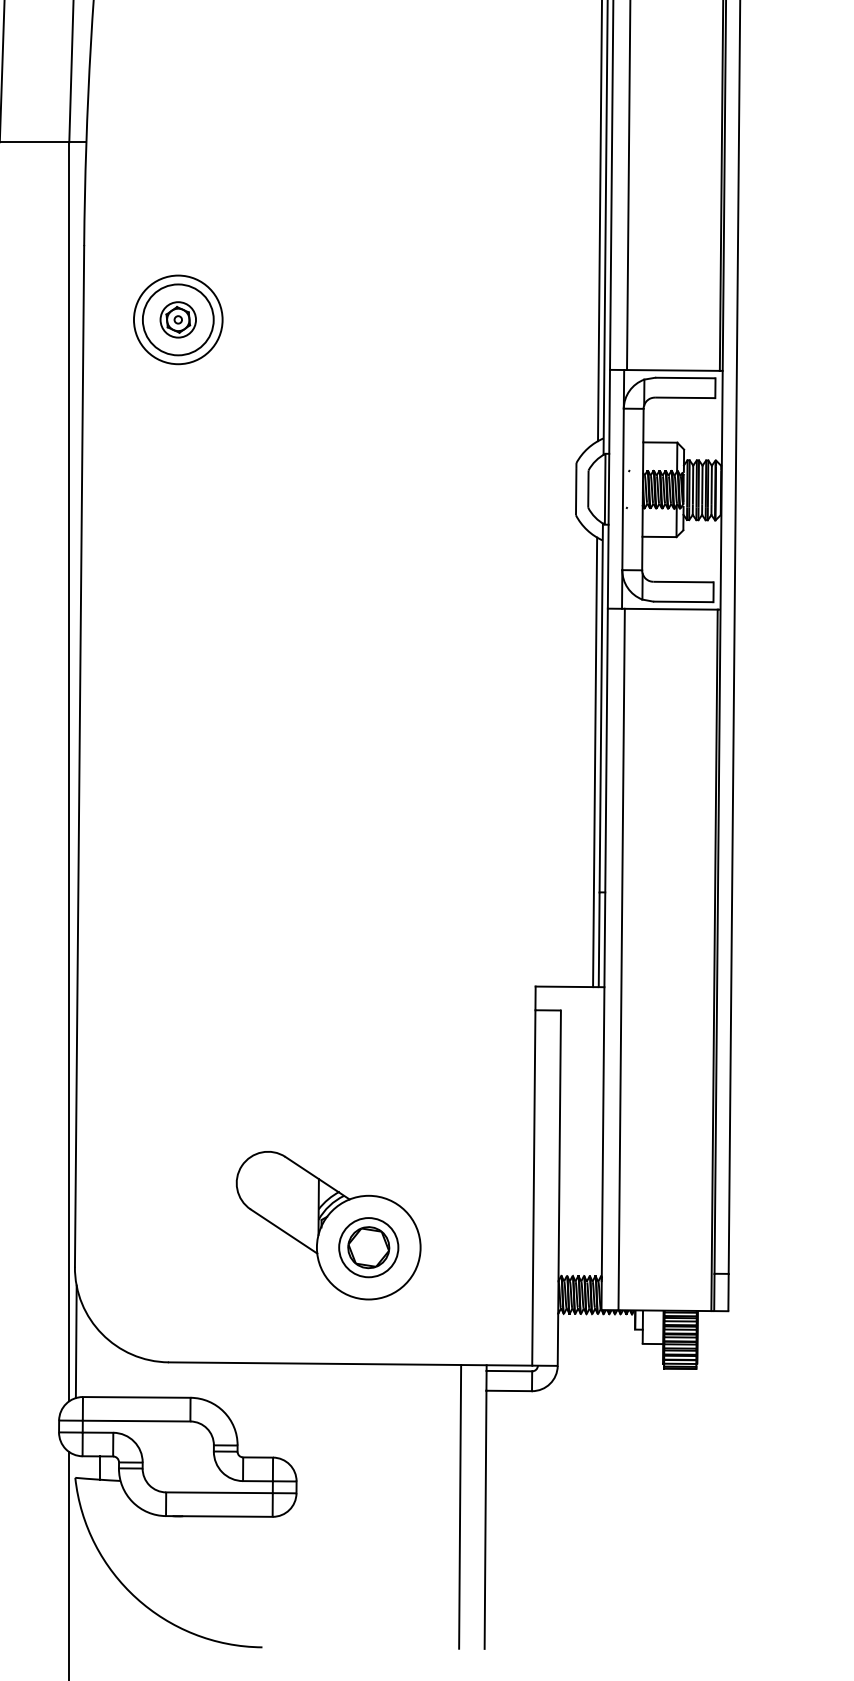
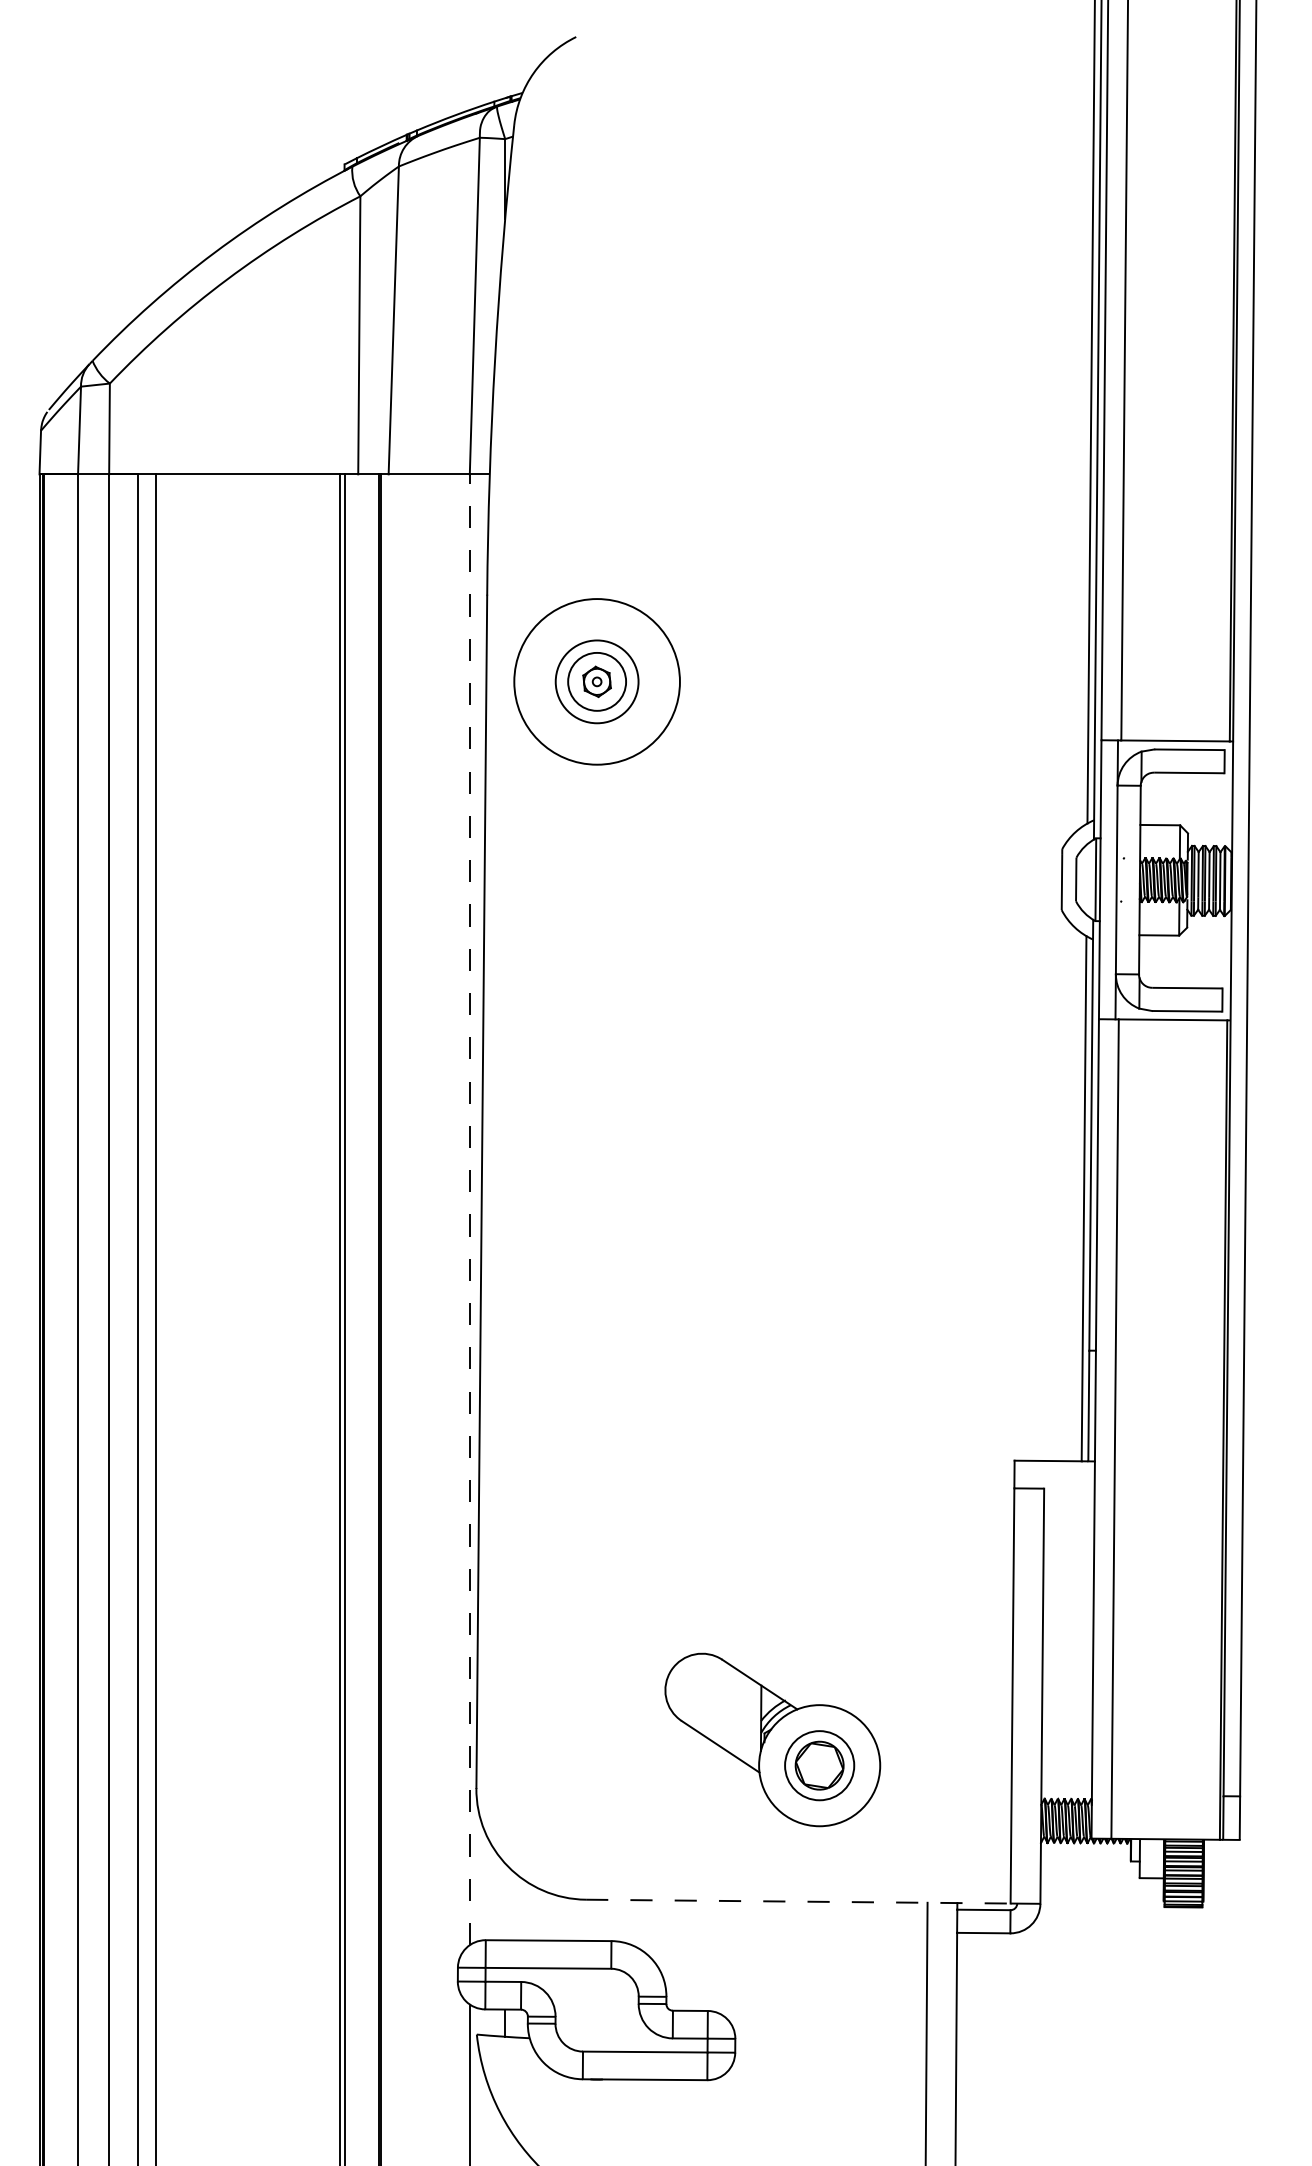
circle: (177, 319) -> (596, 681), size x1.4
circle: (177, 319) -> (596, 681), size x1.6
line: (69, 771) -> (469, 1209), solid -> dashed
line: (75, 1341) -> (477, 1875), removed
line: (350, 1363) -> (798, 1901), solid -> dashed

